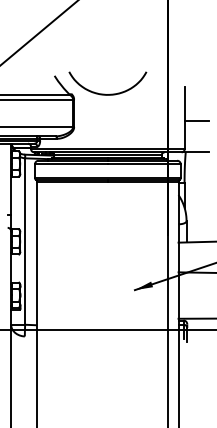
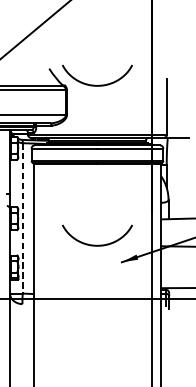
line: (196, 121) -> (177, 109), removed
line: (25, 242) -> (23, 219), solid -> dashed
curve: (104, 270) -> (94, 244), added

